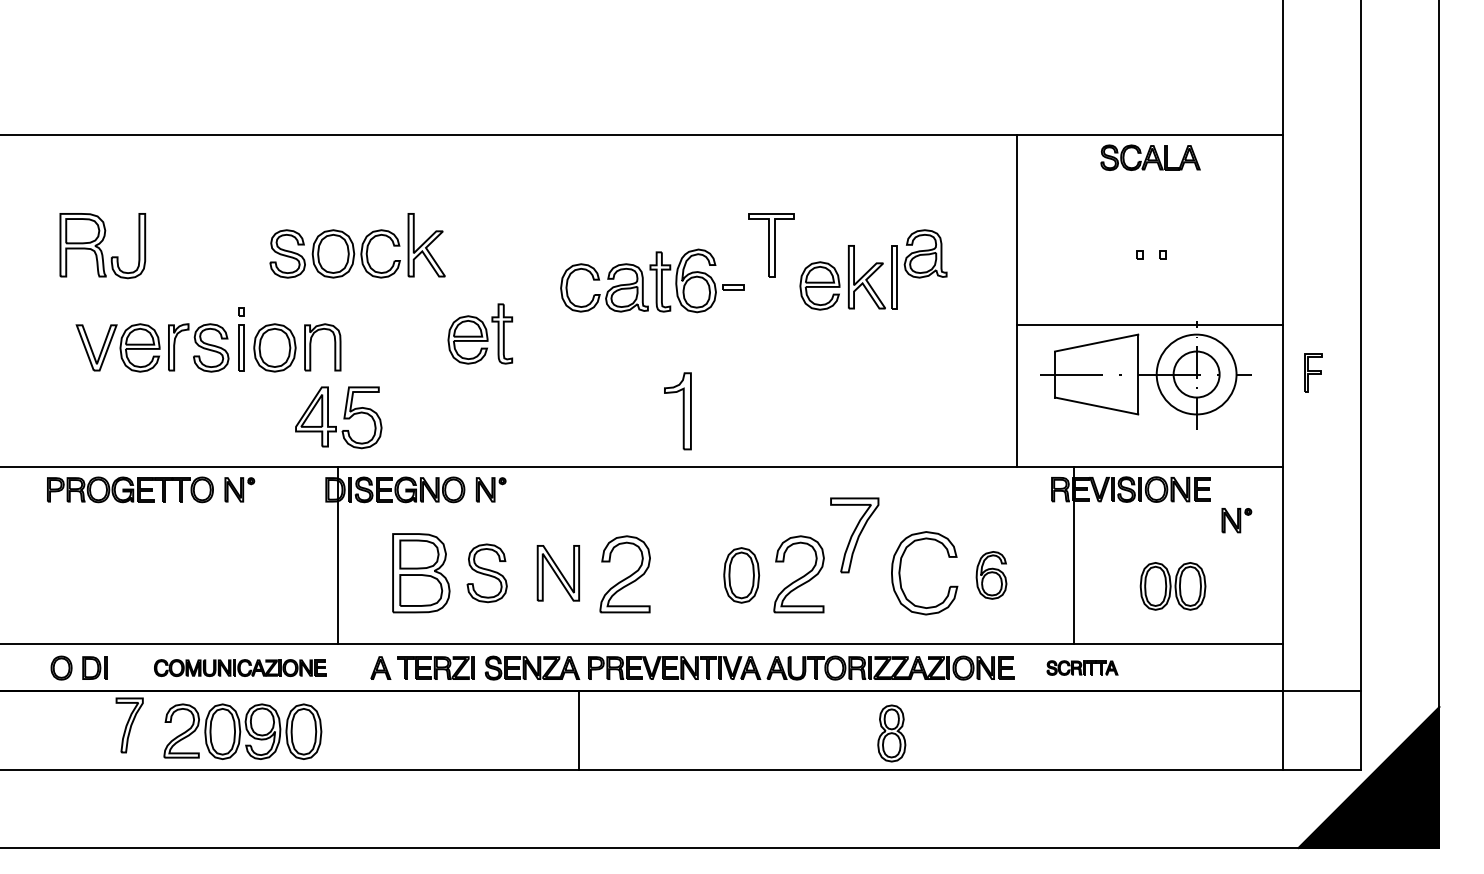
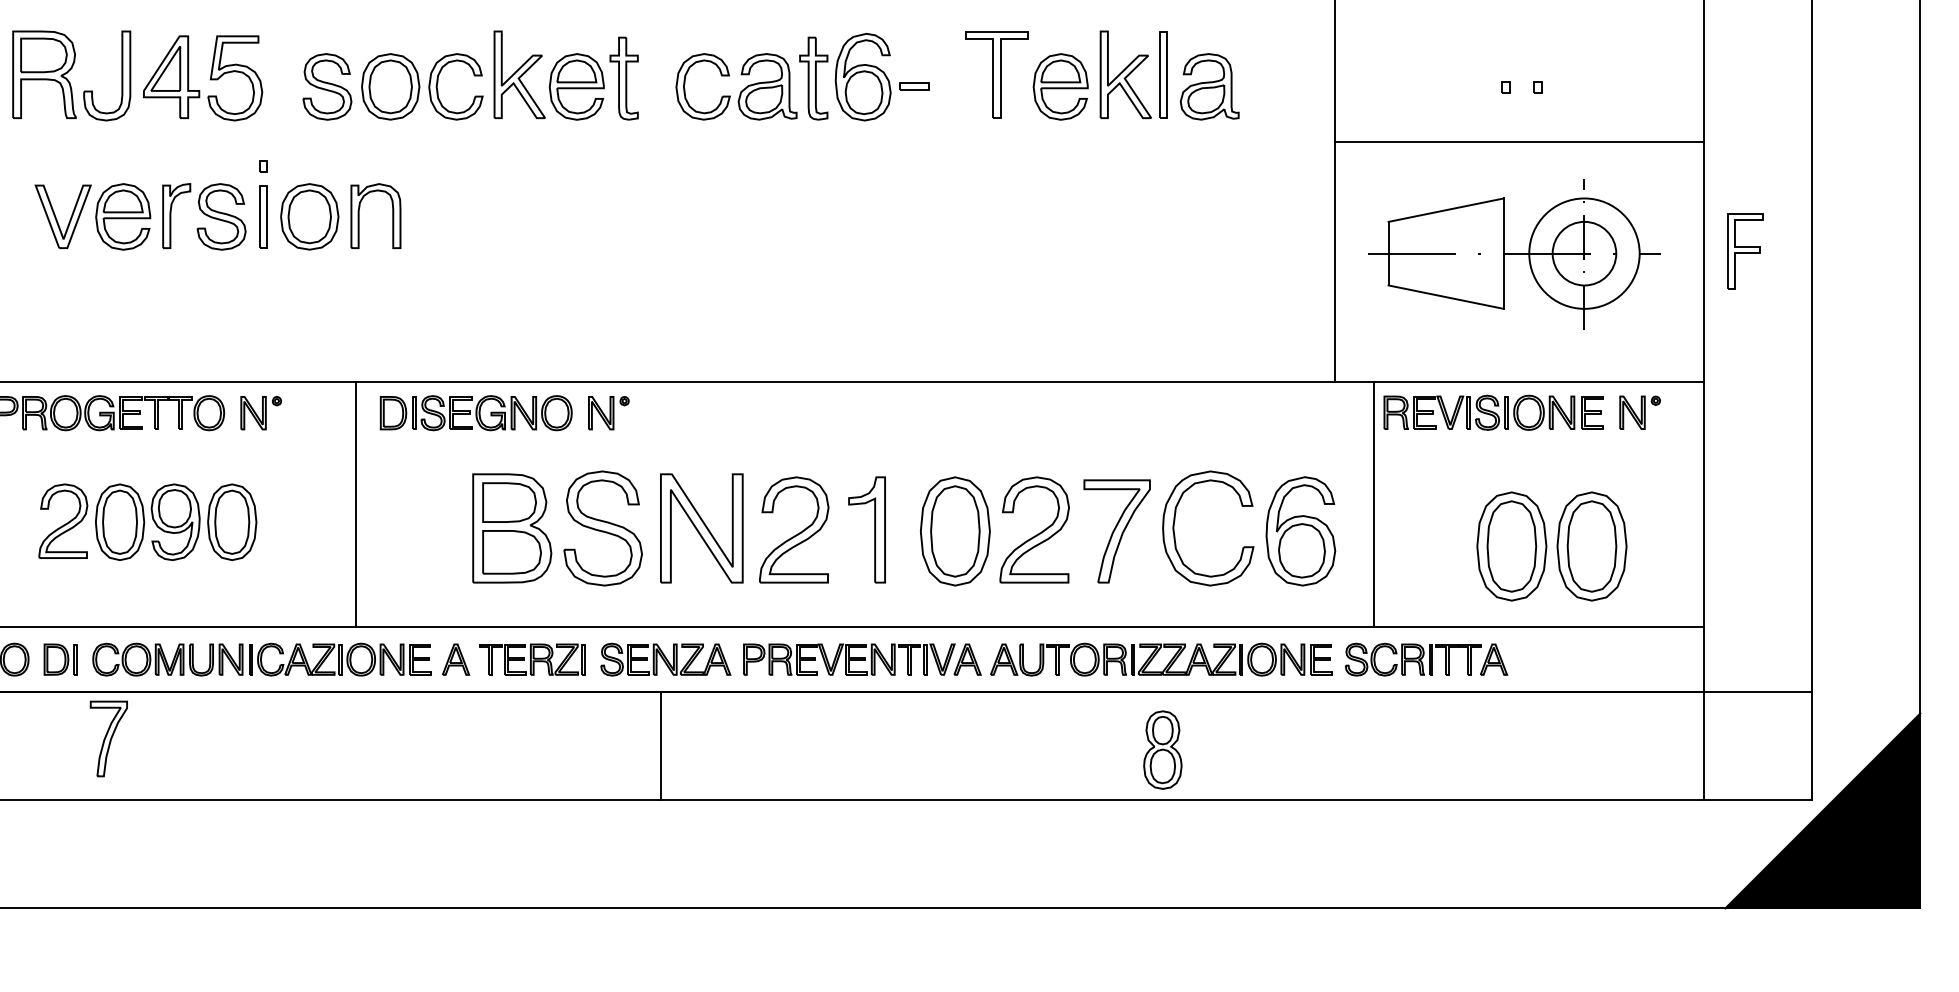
part: (848, 277) -> (1100, 75), moved
part: (652, 280) -> (802, 76), moved
line: (1149, 324) -> (1519, 141), moved
part: (480, 333) -> (594, 77), moved
part: (1313, 372) -> (1746, 250), size x1.43
part: (677, 411) -> (866, 530), moved
part: (338, 417) -> (202, 77), moved
part: (1236, 520) -> (1639, 412), moved
part: (854, 535) -> (1116, 531), moved
line: (338, 555) -> (356, 503), moved
line: (1073, 555) -> (1374, 503), moved
part: (487, 573) -> (603, 528), size x1.43
part: (558, 573) -> (701, 528), size x1.43
part: (741, 575) -> (955, 531), size x1.43
part: (991, 575) -> (1300, 531), size x1.67
part: (1172, 586) -> (1551, 546), size x1.67
part: (239, 667) -> (260, 658), size x1.43
part: (1082, 667) -> (1426, 658), size x1.67
line: (578, 730) -> (660, 745), moved
part: (242, 731) -> (147, 521), moved

